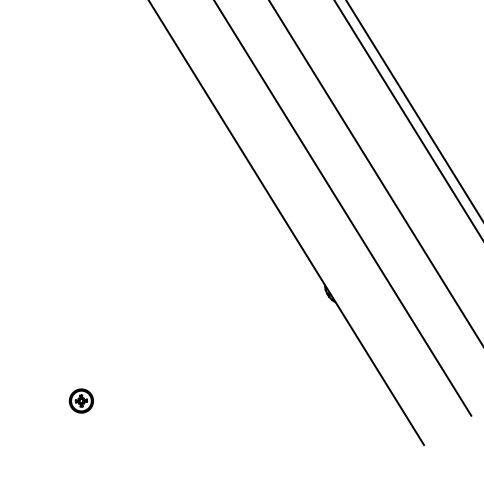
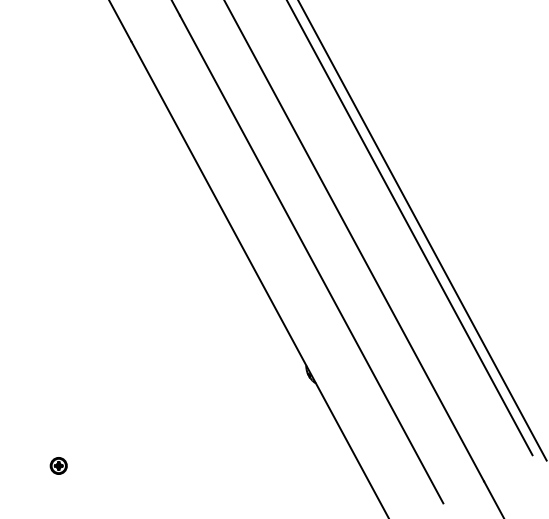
part: (81, 400) -> (58, 465), size x0.7

